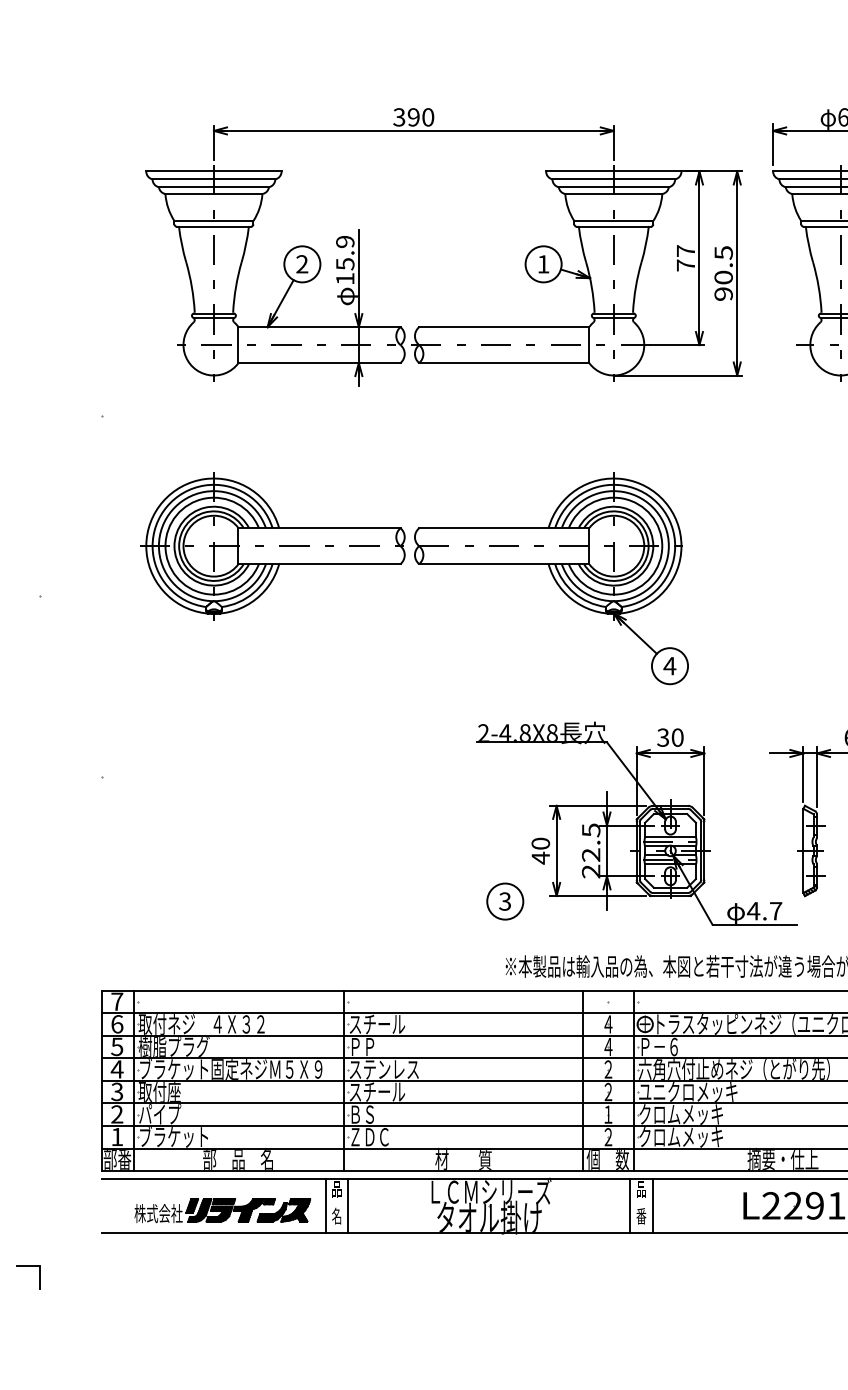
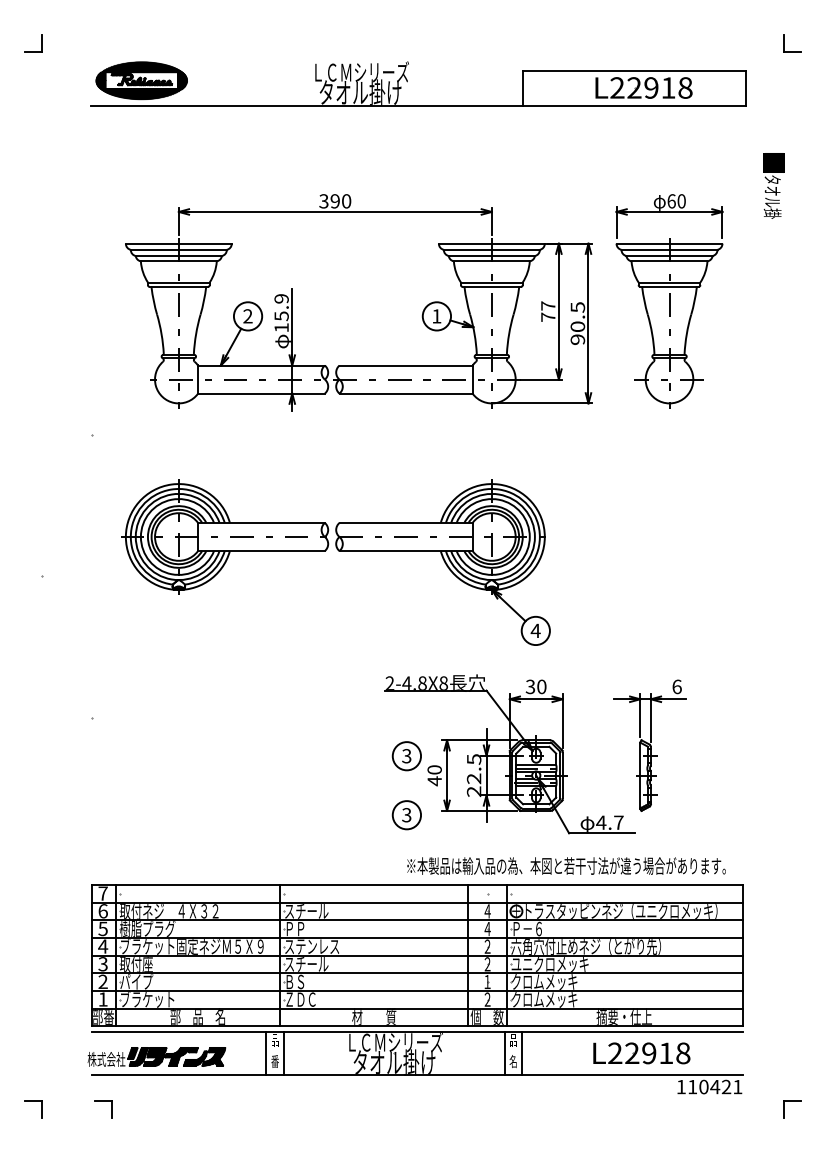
part: (504, 826) -> (406, 756), added
part: (222, 1209) -> (156, 1056), moved
text: (336, 1214) -> (274, 1060), 名 -> 番
text: (641, 1216) -> (513, 1061), 番 -> 名
part: (117, 1267) -> (103, 1101), added

